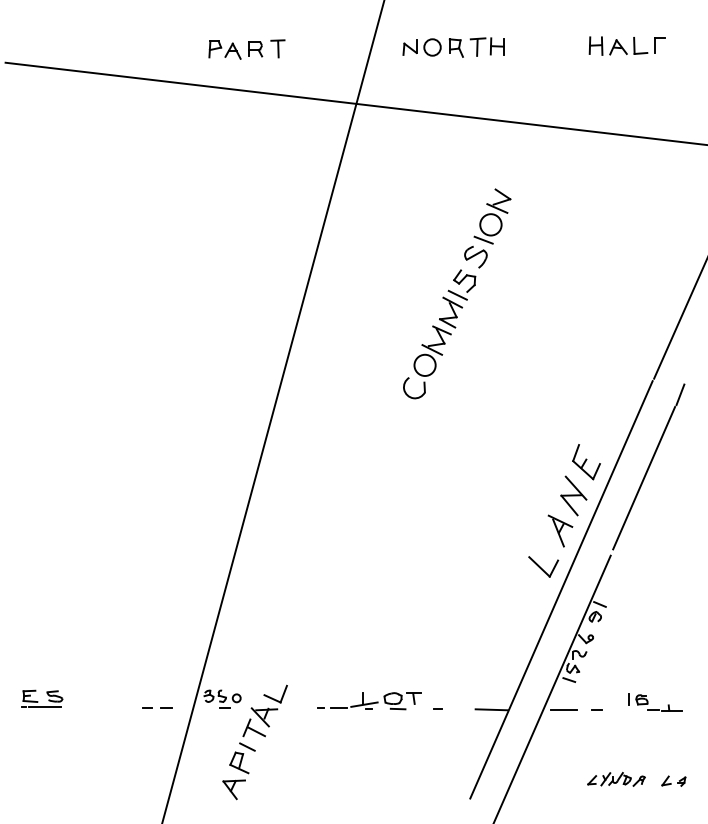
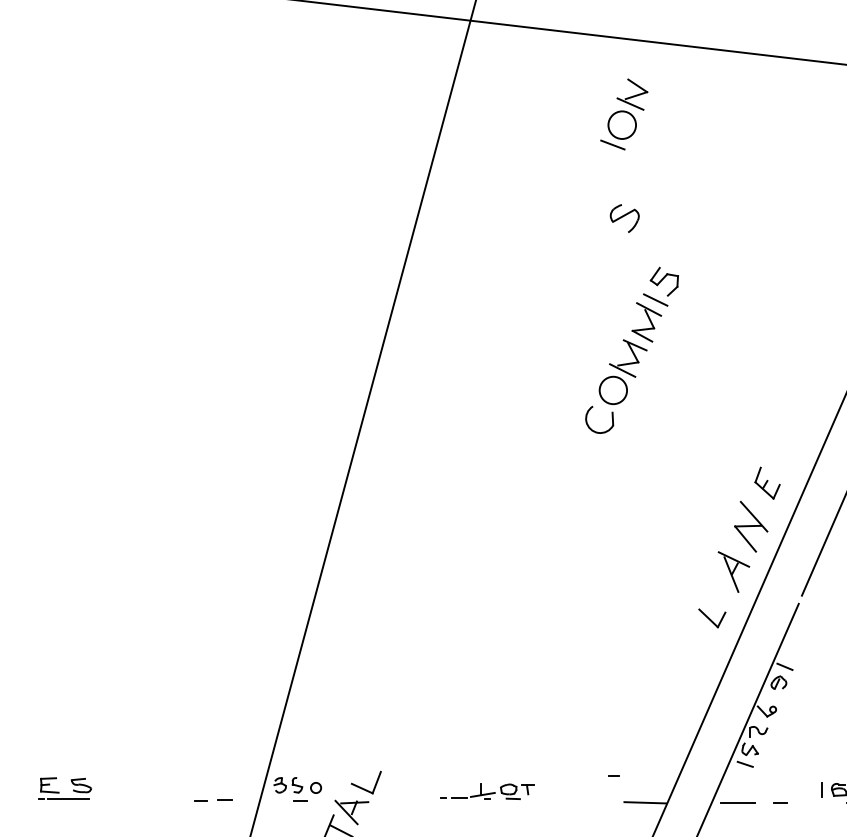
part: (492, 216) -> (624, 114), moved
part: (439, 334) -> (631, 350), moved
part: (586, 462) -> (767, 483), size x0.7
part: (543, 566) -> (712, 617), size x0.7
part: (369, 701) -> (487, 792), size x0.7
line: (437, 708) -> (613, 775), moved

